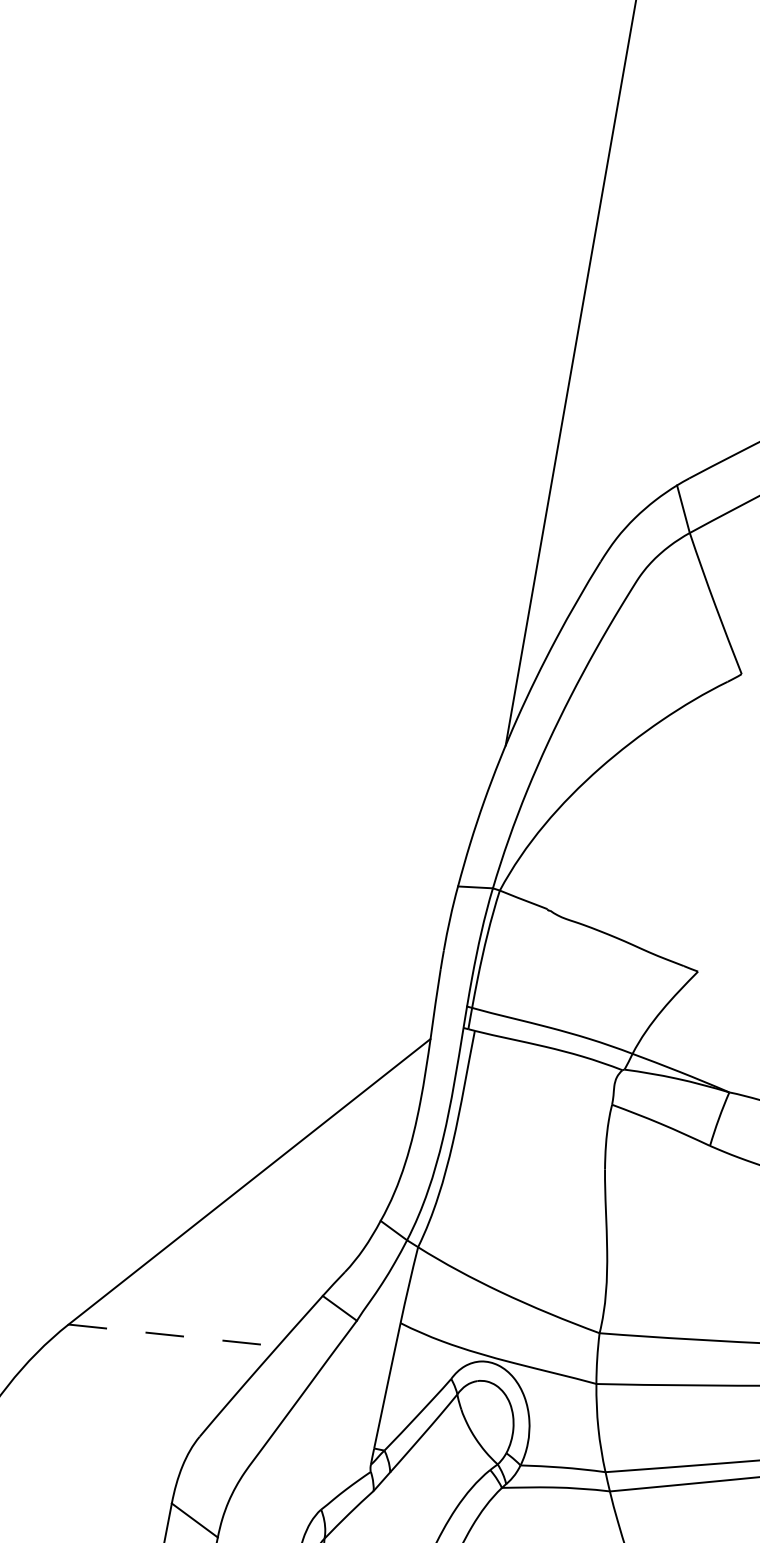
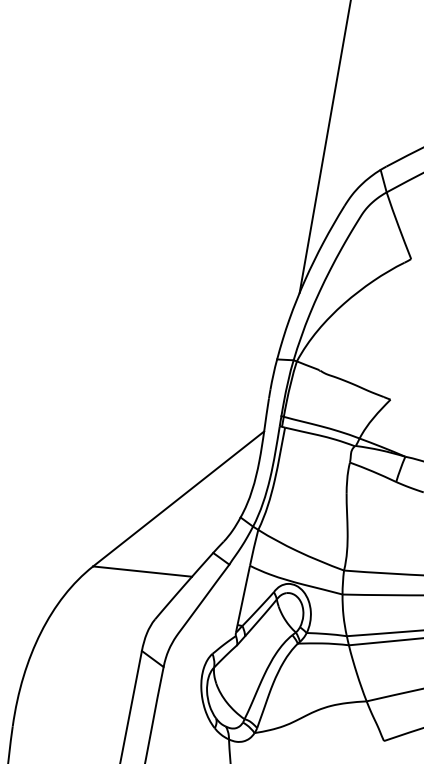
line: (173, 1335) -> (142, 571), dashed -> solid

